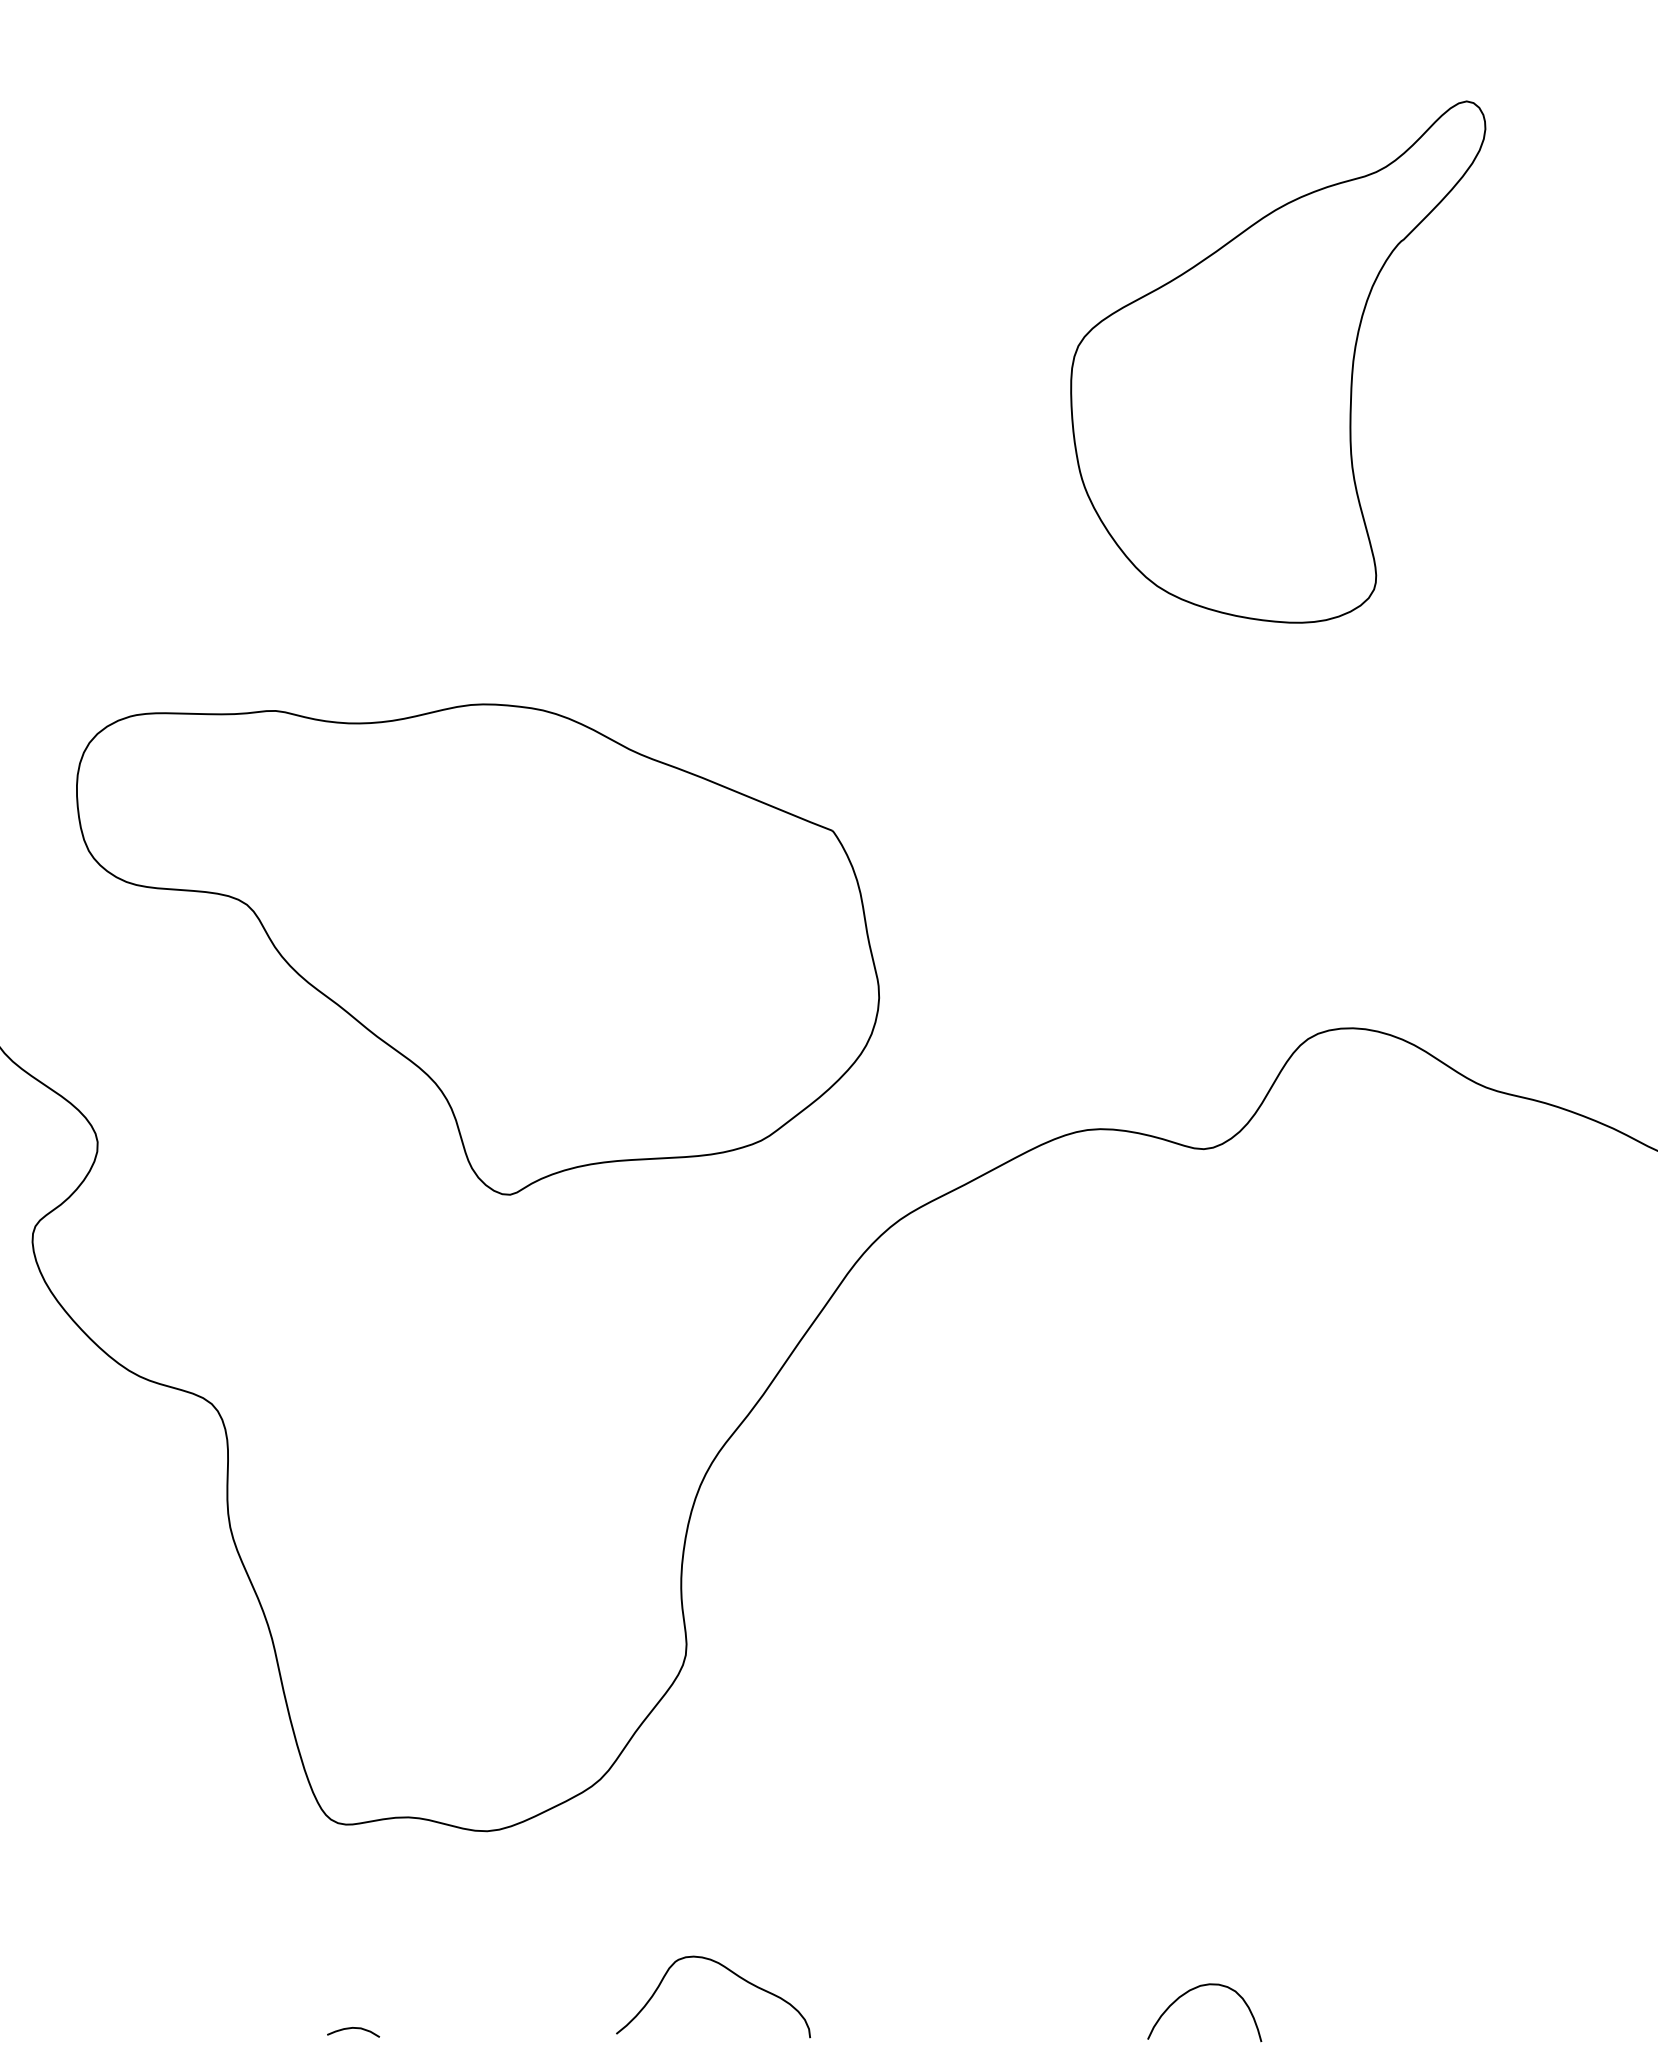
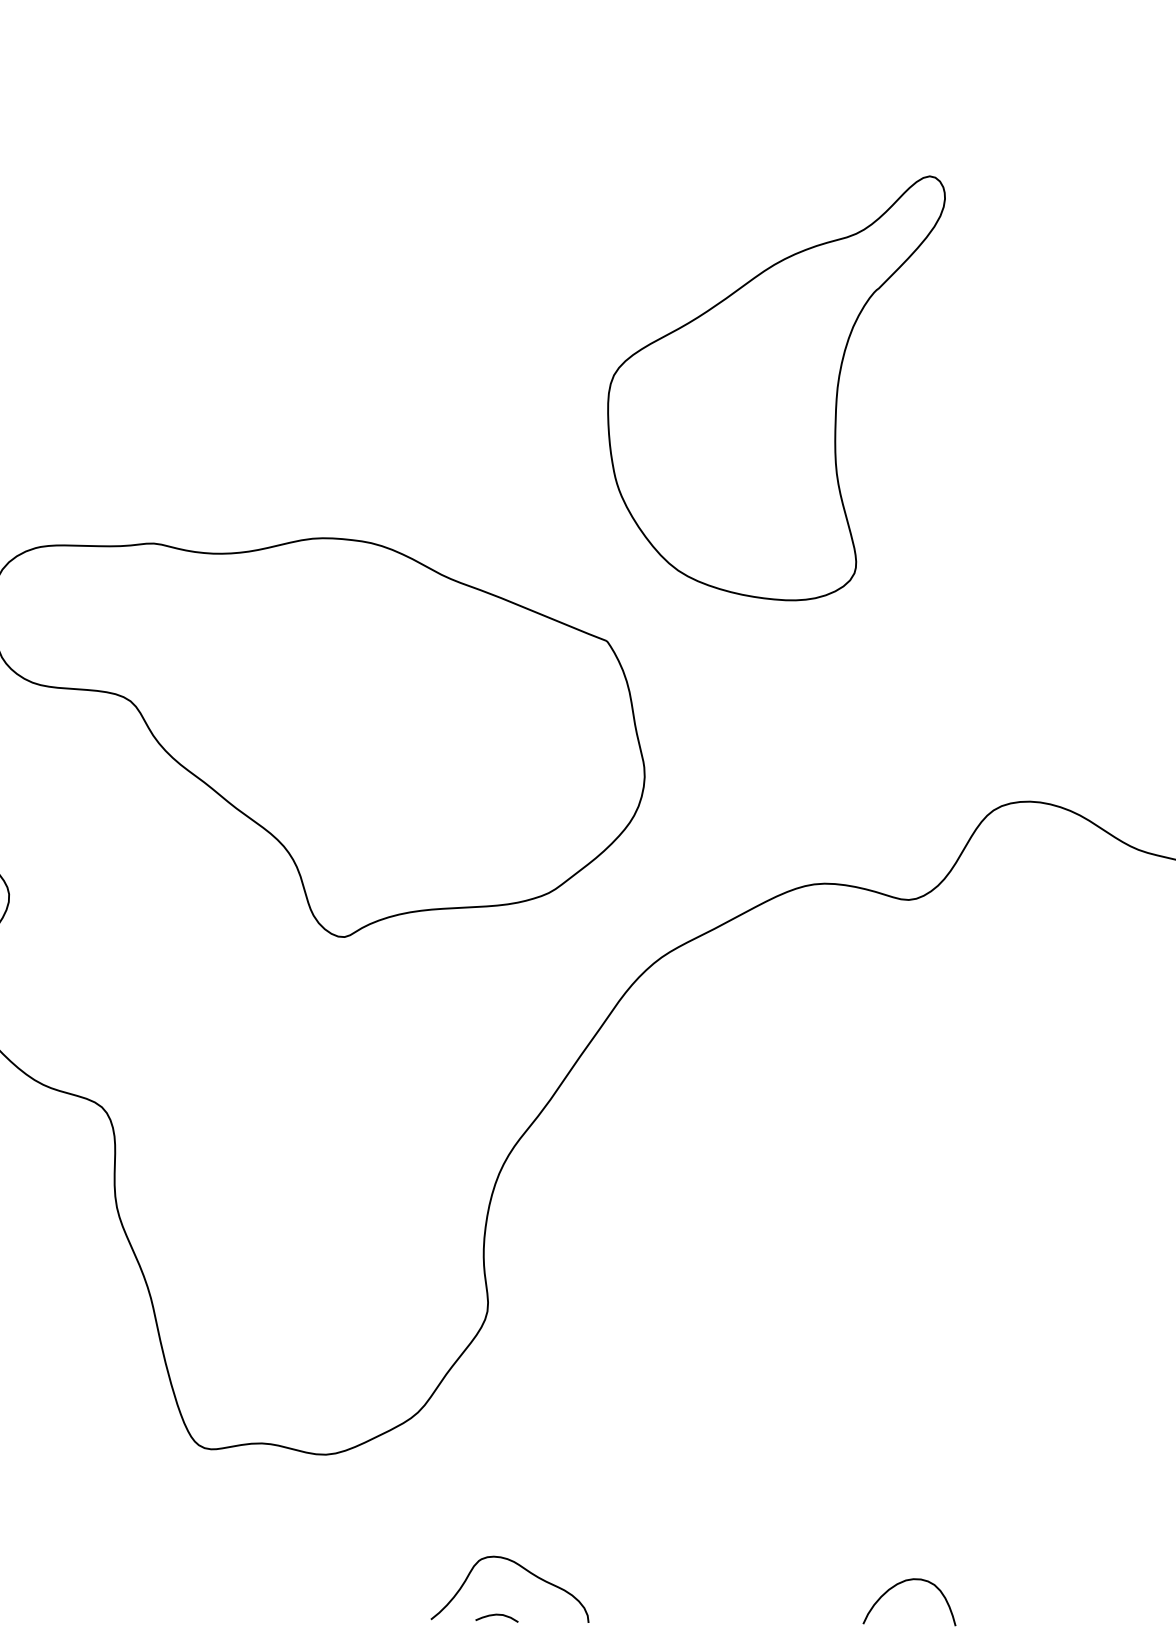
part: (1278, 361) -> (776, 387), moved
curve: (353, 2028) -> (496, 1615), moved

